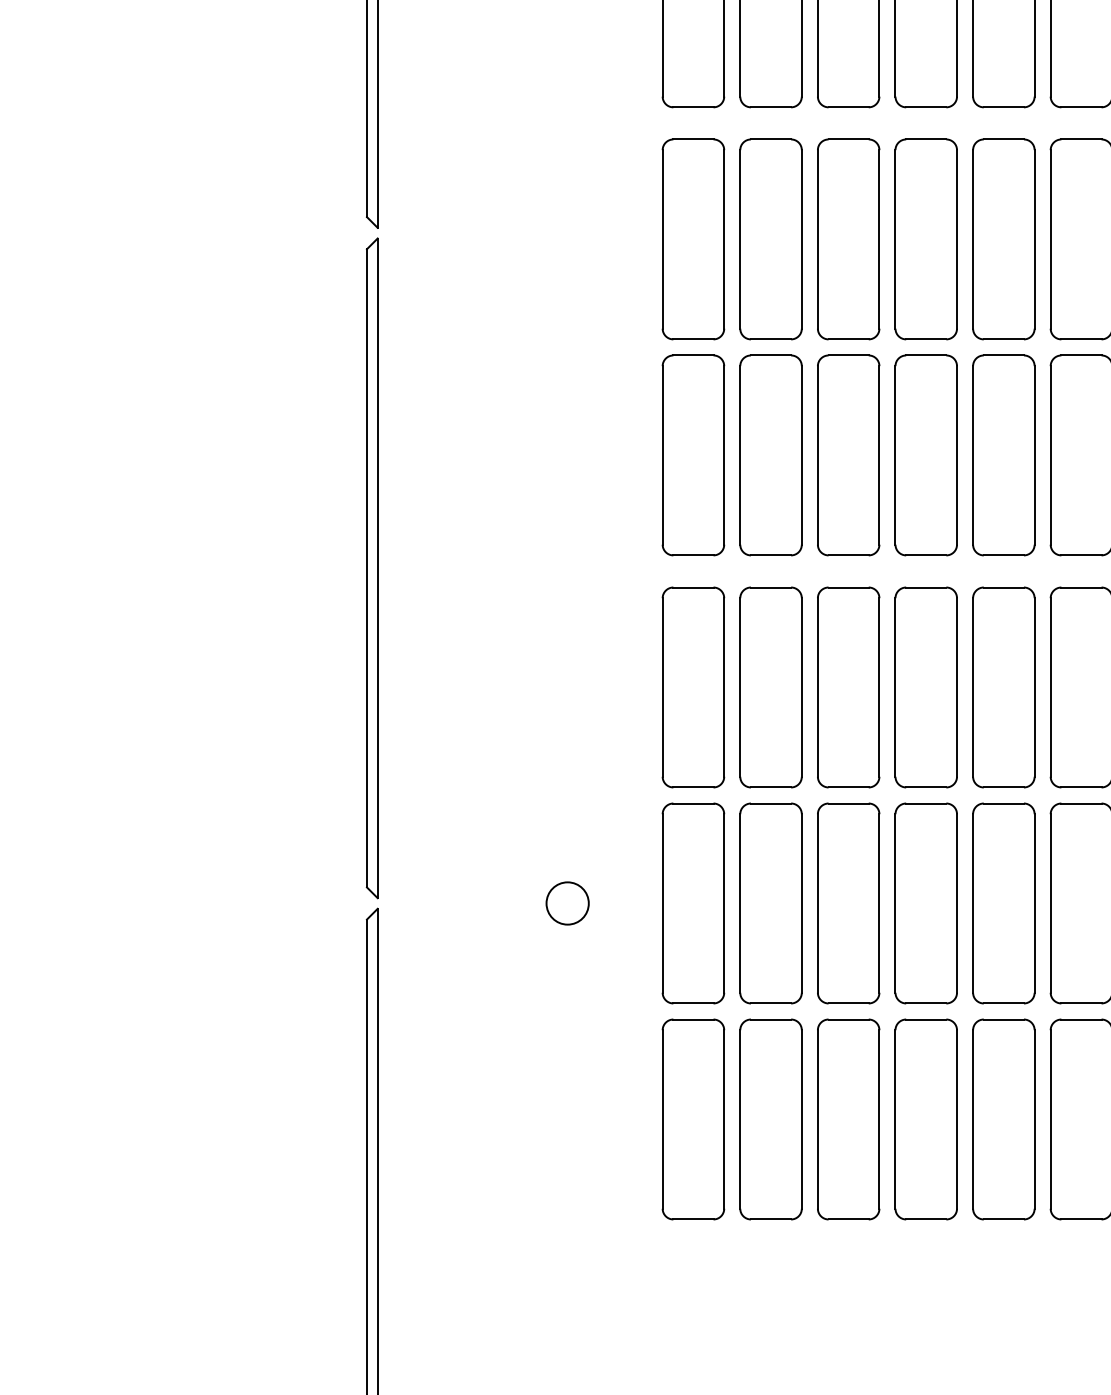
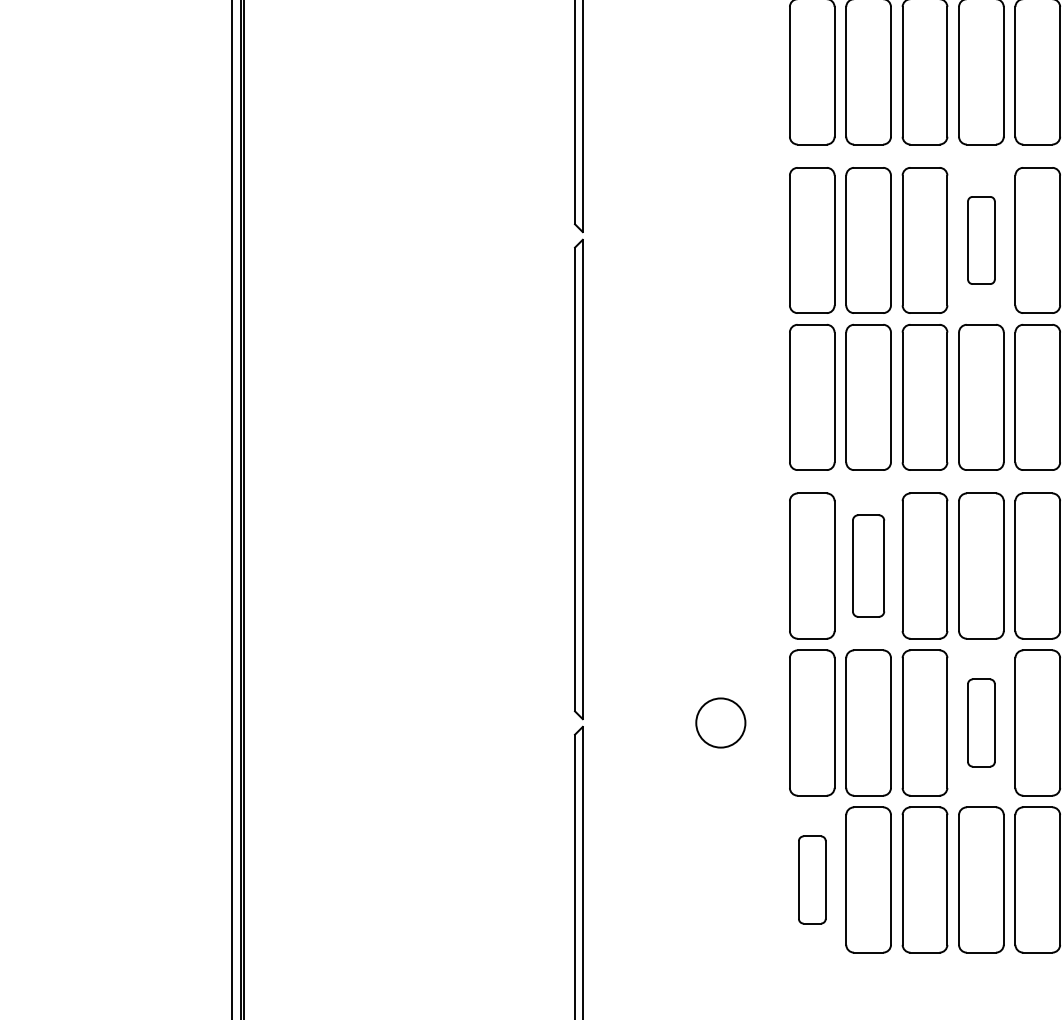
part: (926, 239) -> (981, 240), size x0.6
part: (770, 686) -> (868, 565), size x0.7
circle: (567, 902) -> (720, 722), size x1.6
part: (926, 902) -> (981, 722), size x0.6
part: (693, 1118) -> (812, 879), size x0.6

